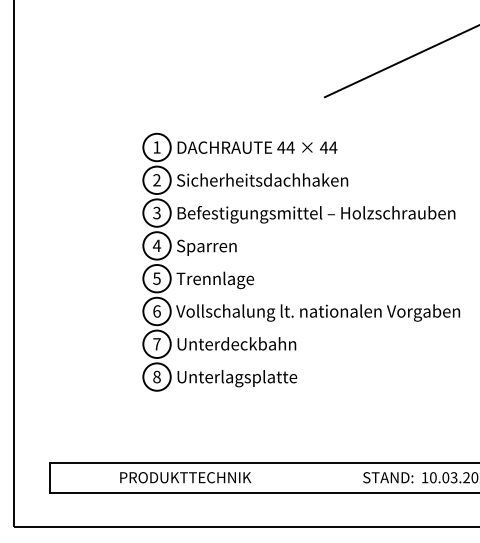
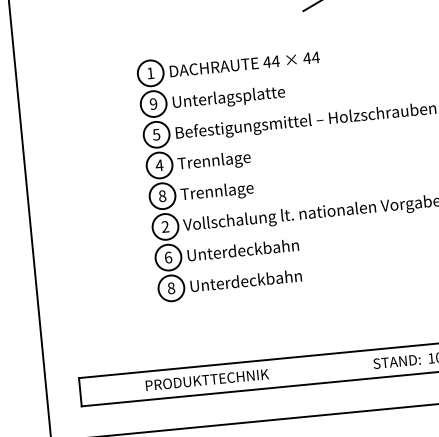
text: (156, 180) -> (153, 104), 2 -> 9
text: (262, 181) -> (252, 95), Sicherheitsdachhaken -> Unterlagsplatte
text: (156, 212) -> (156, 134), 3 -> 5
text: (215, 247) -> (214, 161), Sparren -> Trennlage
text: (156, 278) -> (162, 196), 5 -> 8
text: (156, 311) -> (165, 226), 6 -> 2
text: (156, 344) -> (167, 257), 7 -> 6
text: (259, 378) -> (267, 280), Unterlagsplatte -> Unterdeckbahn

